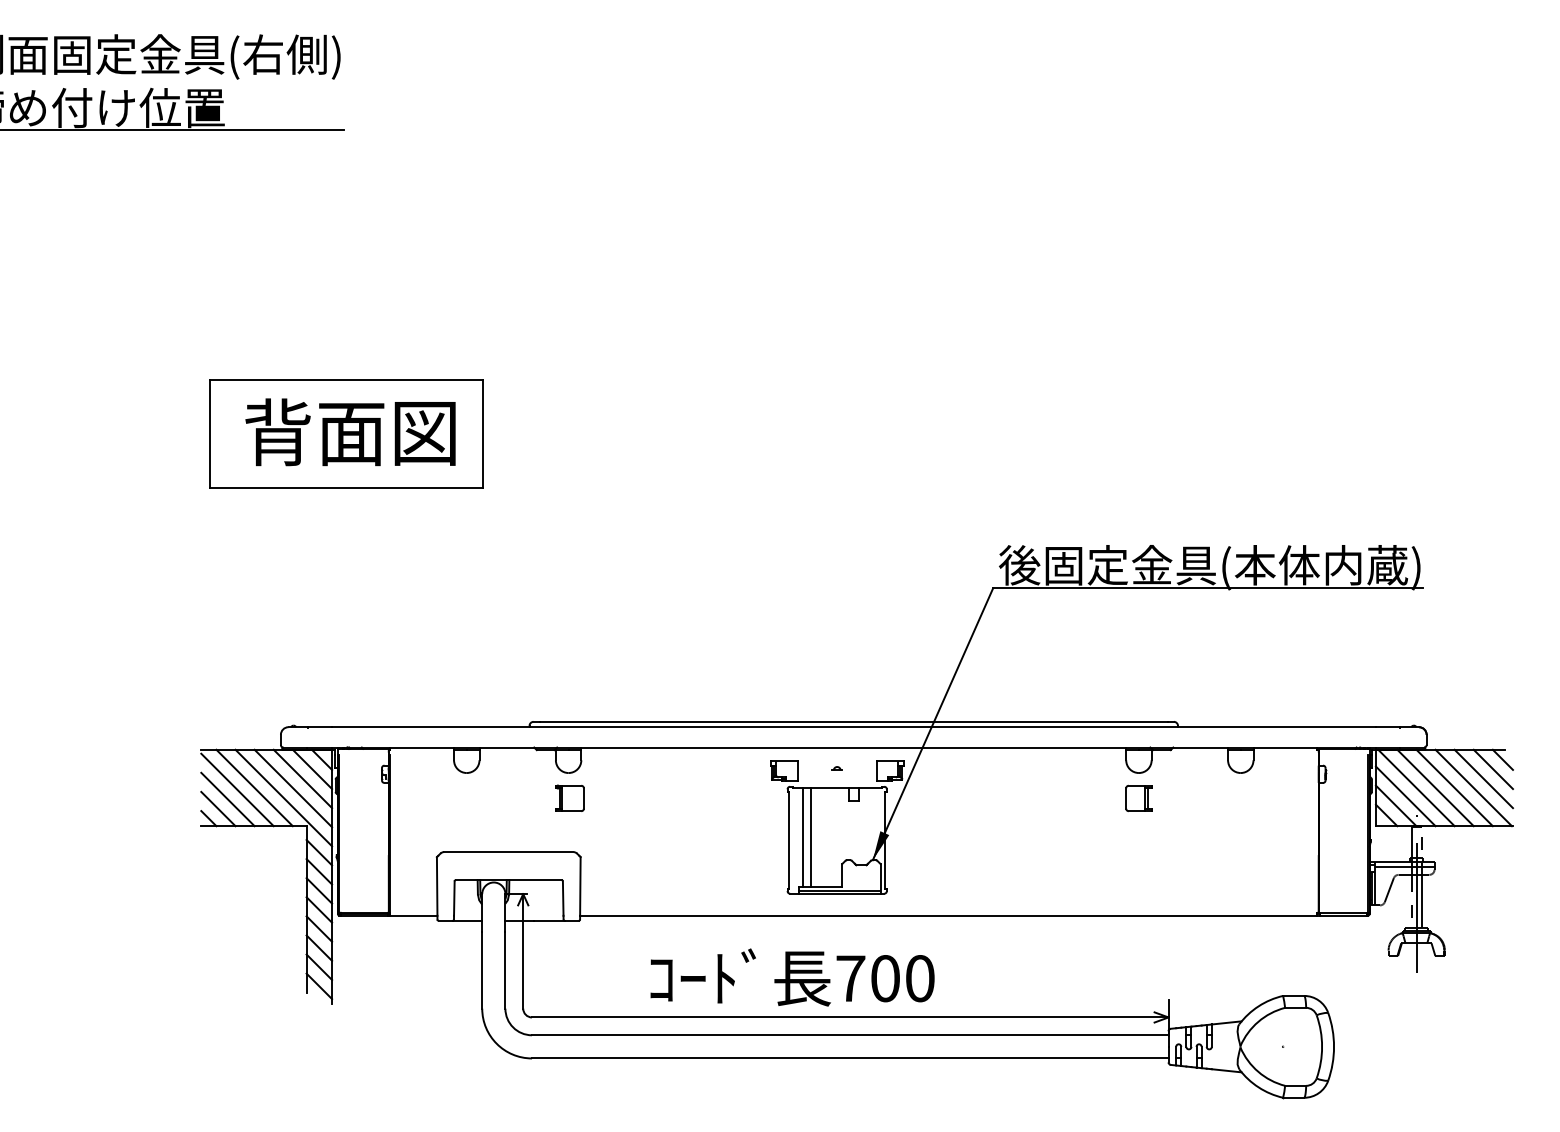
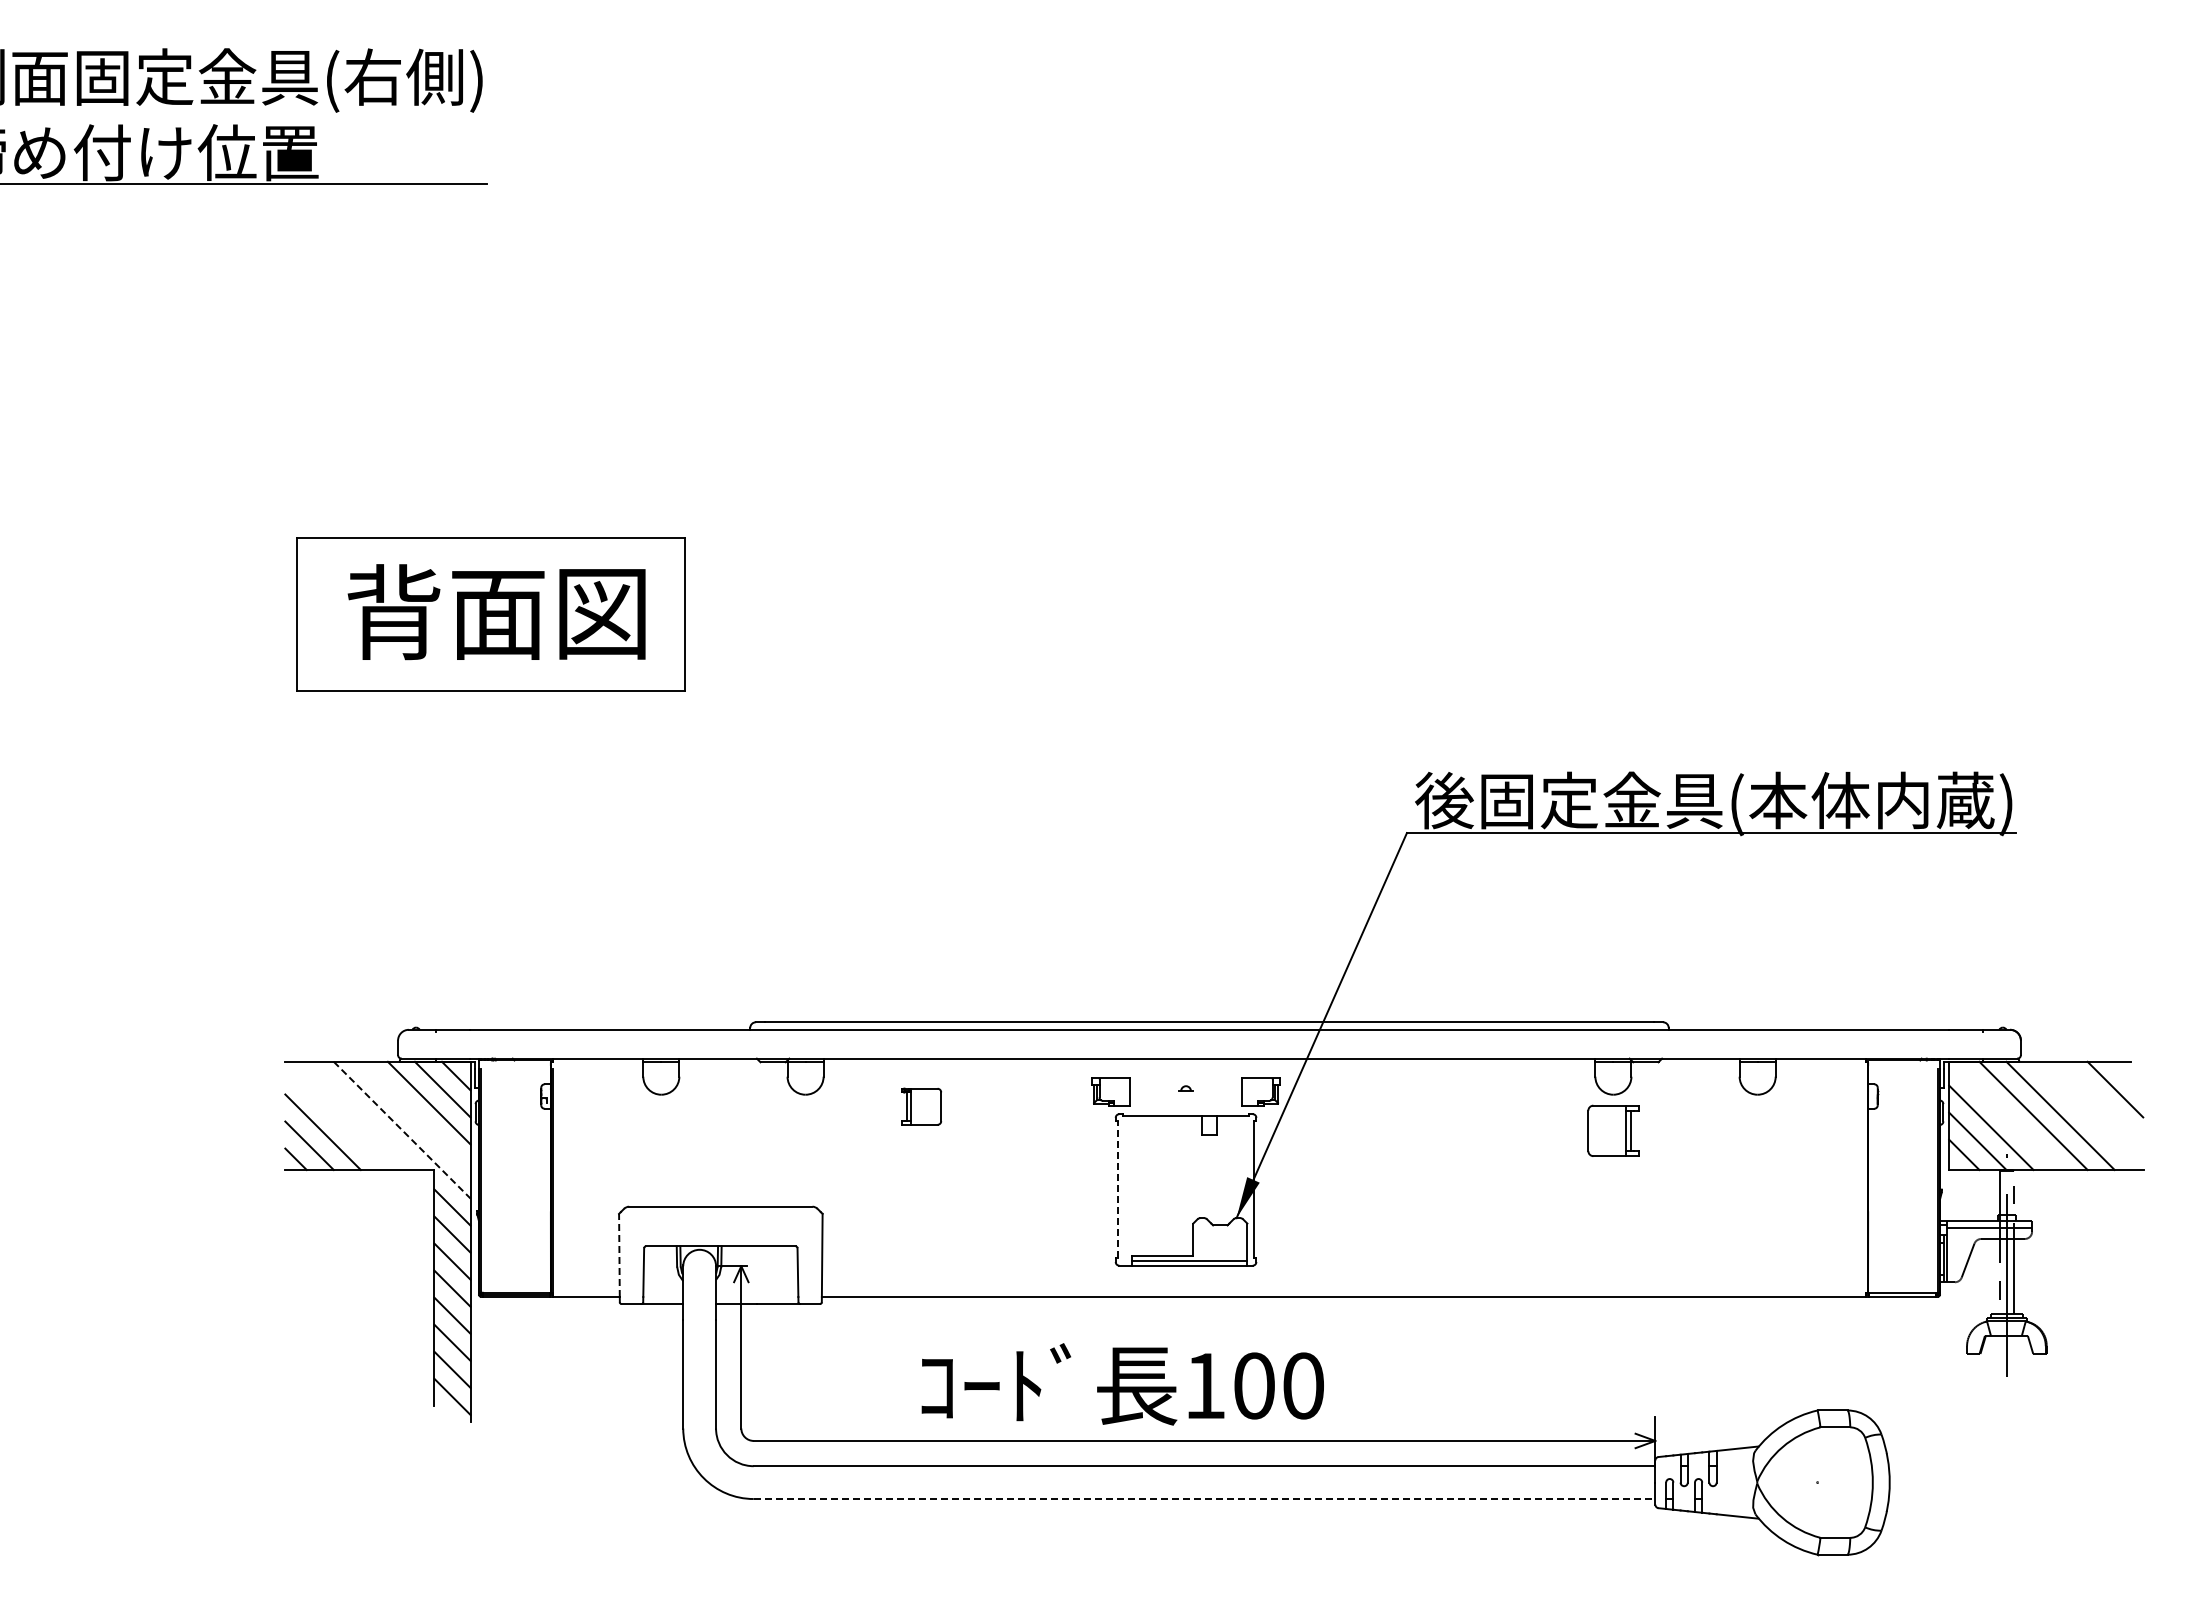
line: (1502, 759) -> (2128, 1075), removed
line: (1483, 778) -> (2101, 1102), removed
line: (254, 787) -> (360, 1115), removed
line: (1416, 787) -> (2006, 1115), removed
line: (1473, 787) -> (2087, 1115), removed
line: (293, 788) -> (415, 1116), removed
line: (237, 789) -> (336, 1118), removed
line: (284, 798) -> (402, 1130), solid -> dashed
part: (569, 798) -> (921, 1106), moved
part: (1138, 798) -> (1612, 1130), size x1.4
line: (802, 837) -> (1137, 1186), removed
line: (810, 837) -> (1148, 1186), removed
line: (788, 839) -> (1117, 1189), solid -> dashed
line: (437, 886) -> (619, 1255), solid -> dashed
text: (850, 978) -> (1205, 1385), 700 -> 100
line: (850, 1058) -> (1204, 1499), solid -> dashed

